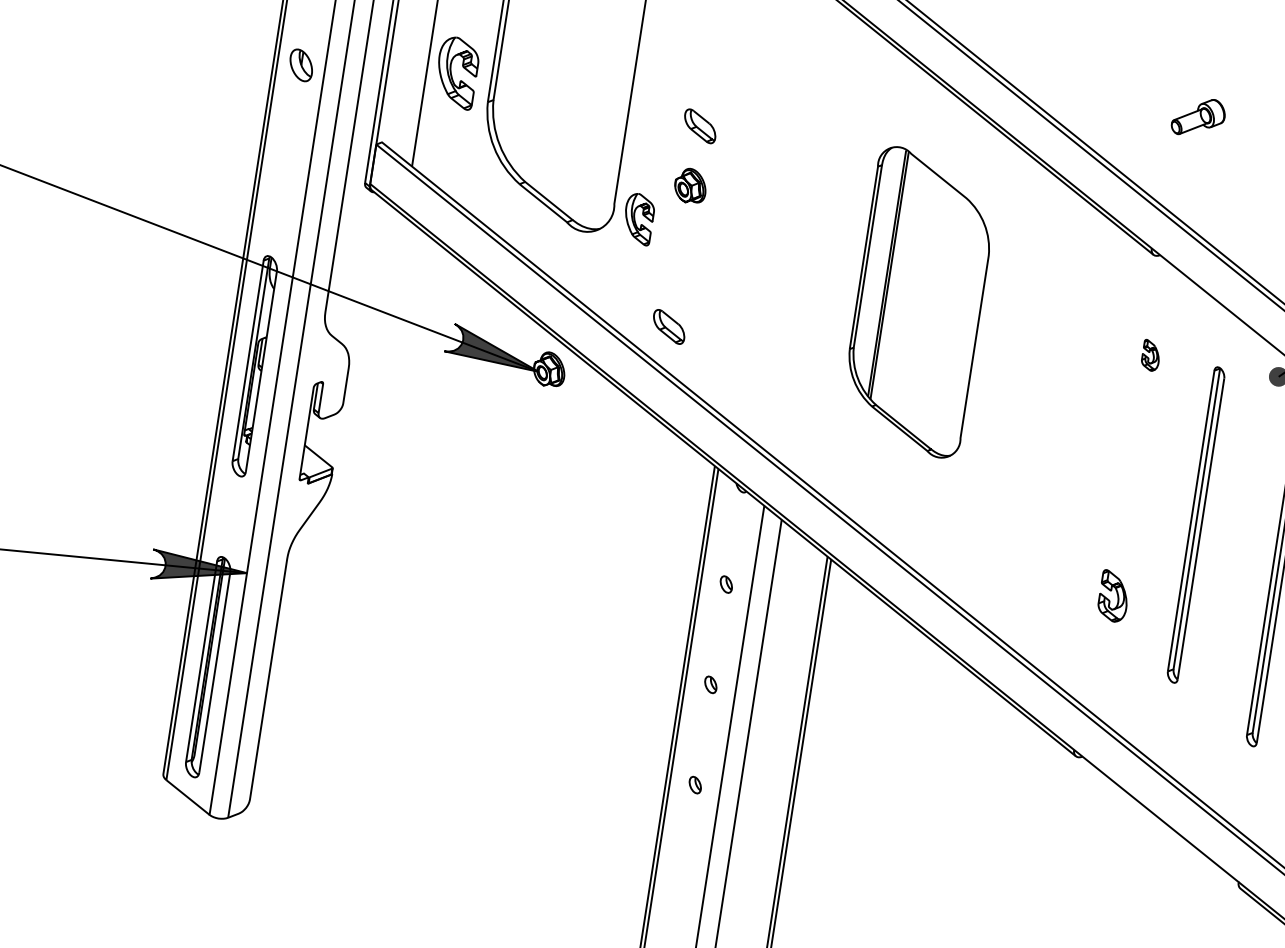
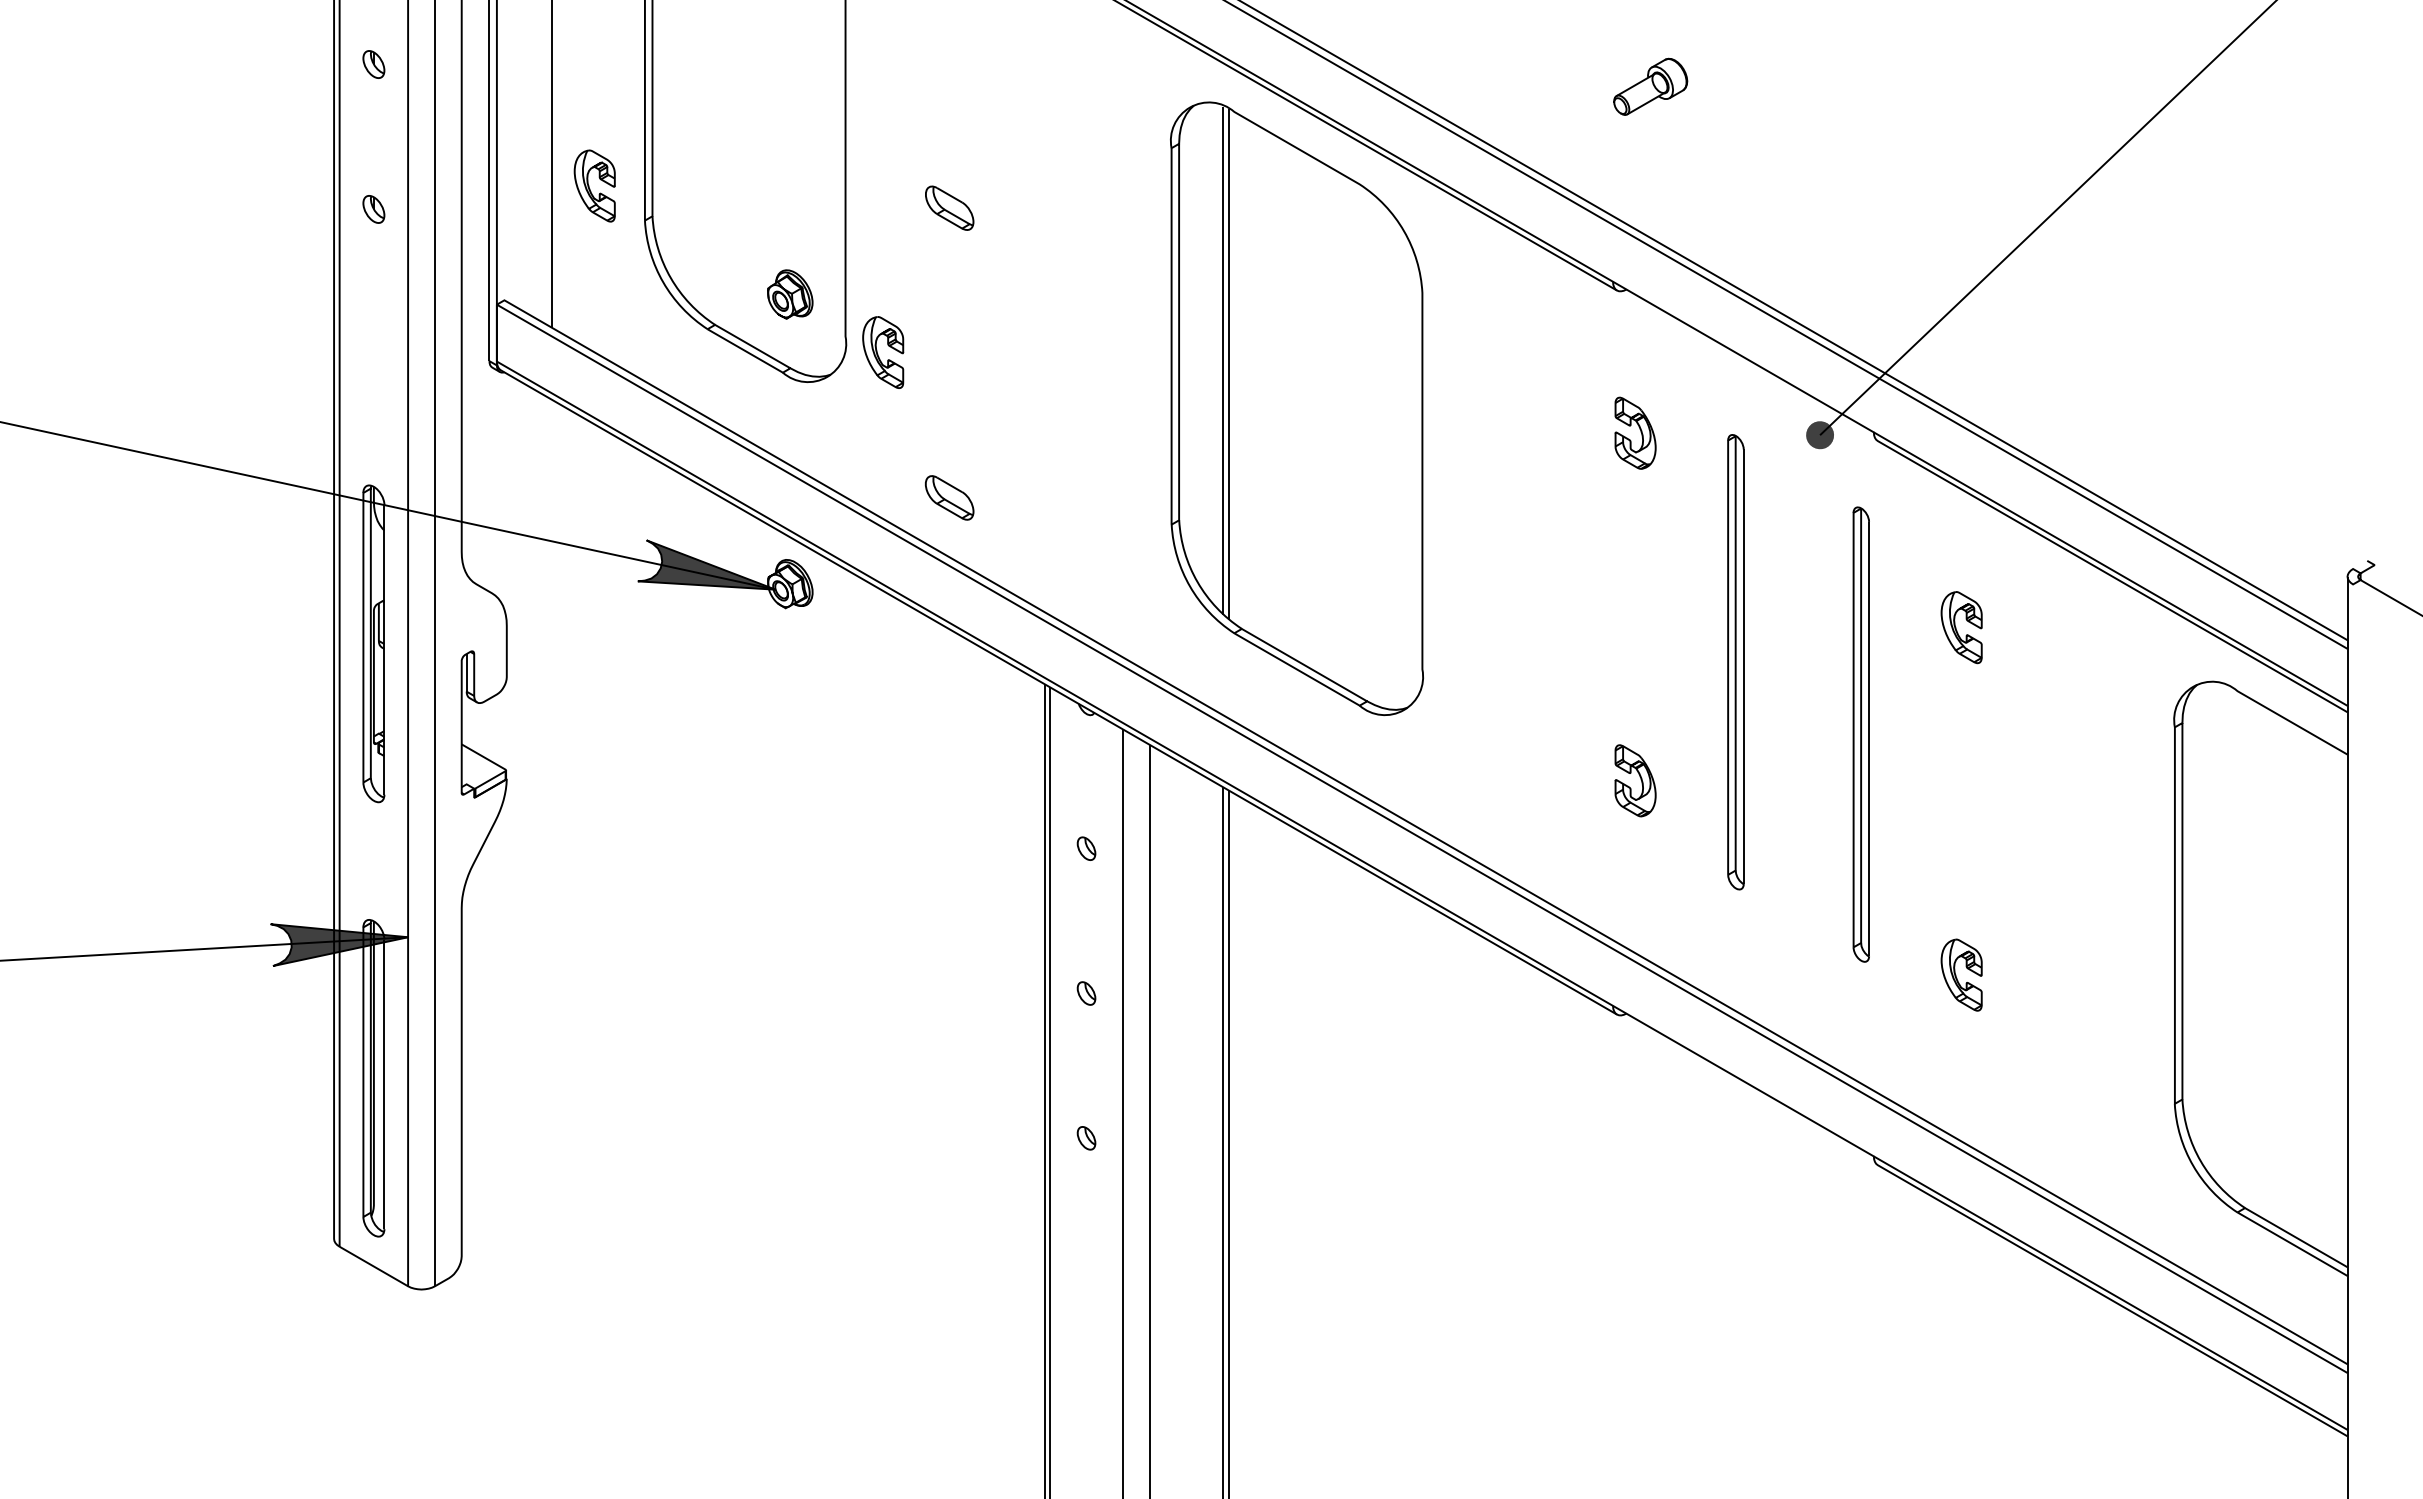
part: (301, 65) -> (373, 209), size x0.62
part: (456, 72) -> (594, 185), size x0.71
part: (690, 186) -> (790, 294), moved
part: (918, 302) -> (1296, 408), size x1.43
part: (1151, 355) -> (1635, 432), size x1.67

